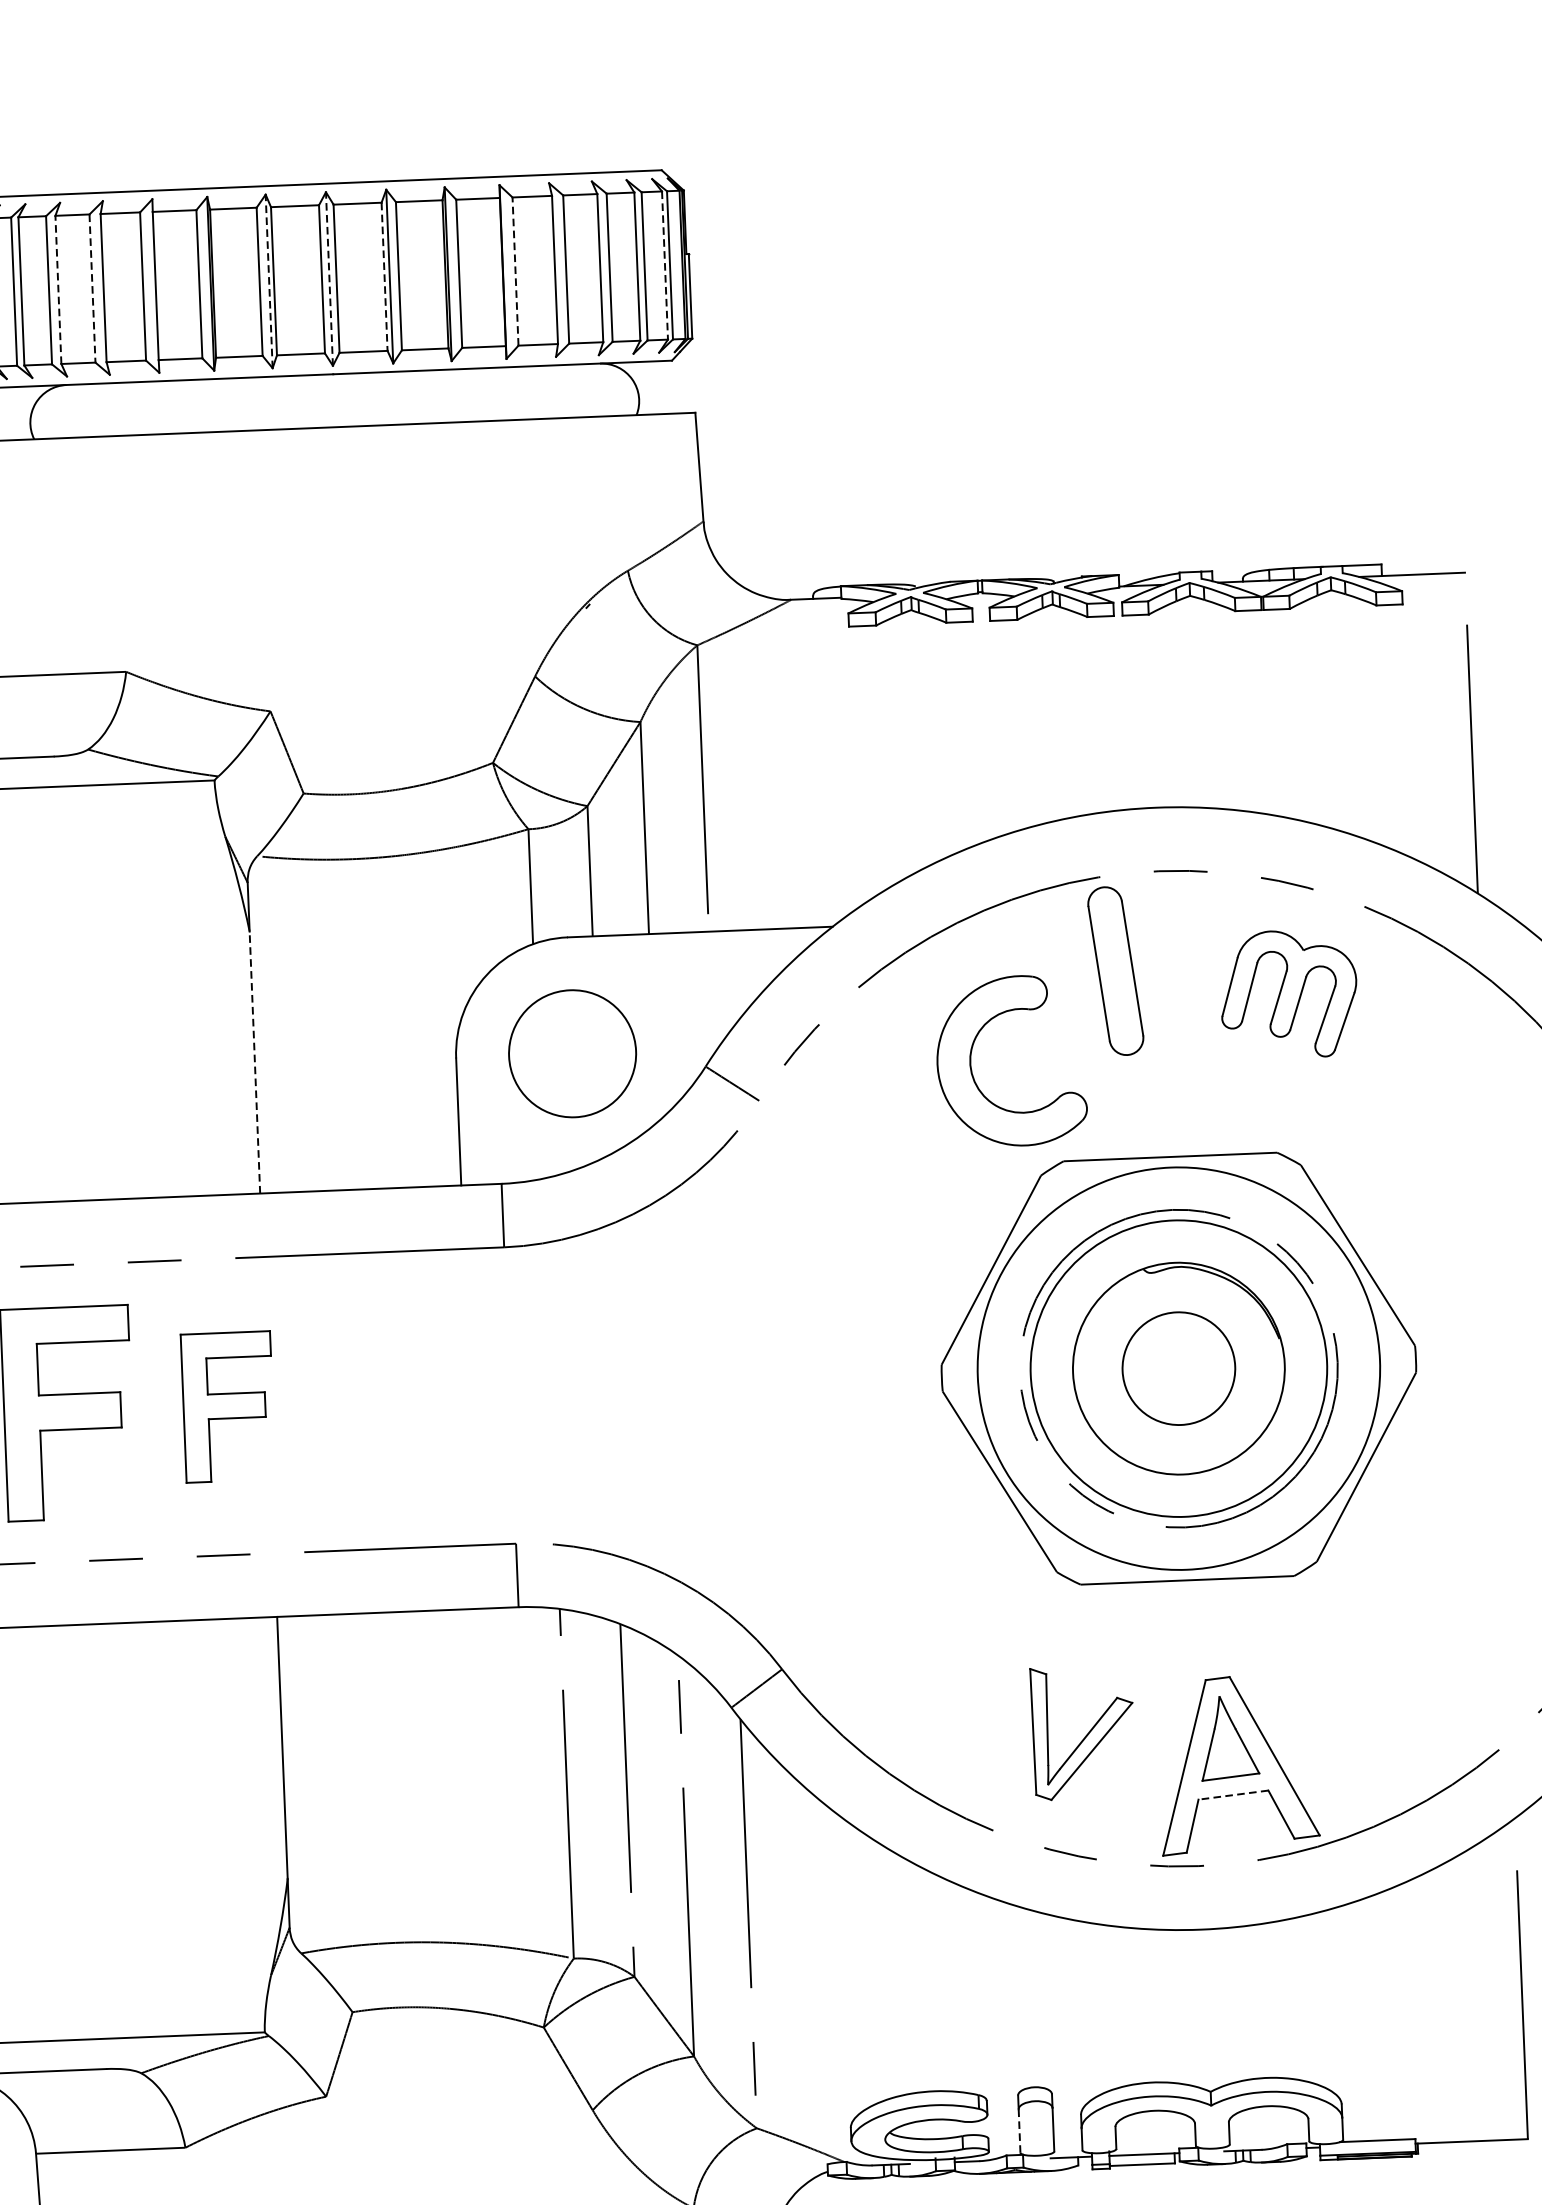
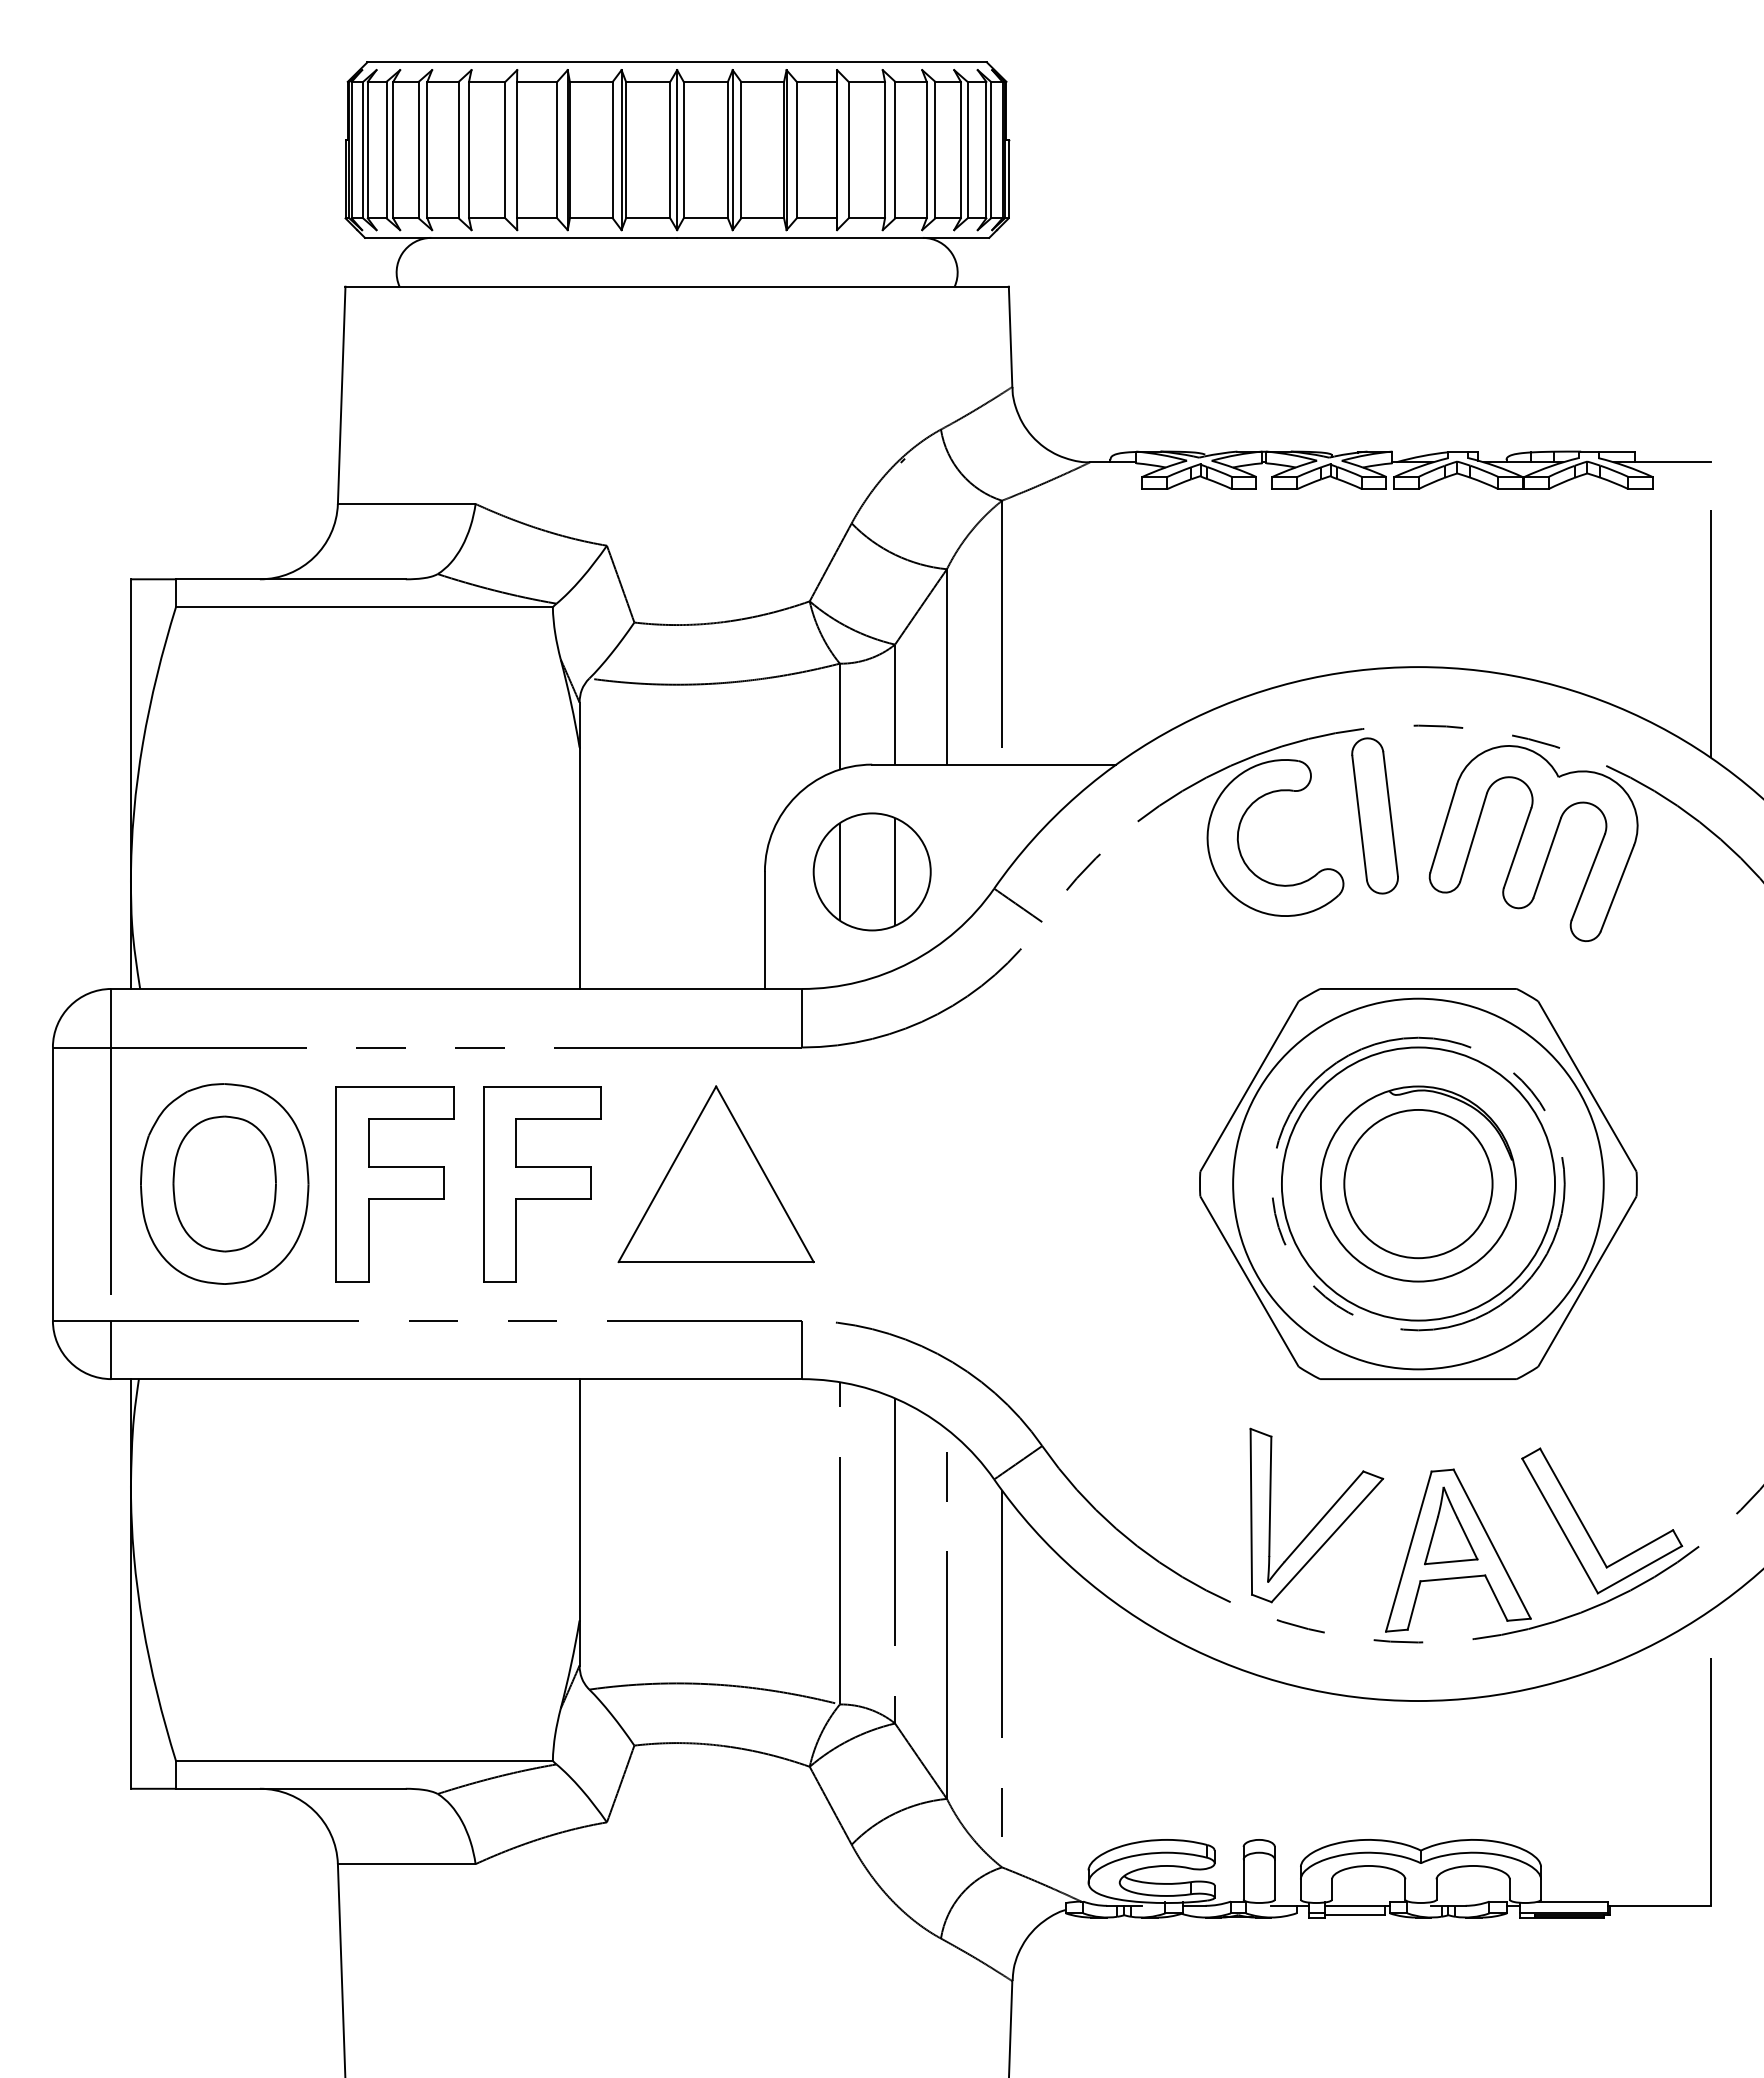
line: (665, 265) -> (986, 150), dashed -> solid
line: (515, 270) -> (848, 149), dashed -> solid
line: (384, 277) -> (727, 150), dashed -> solid
line: (329, 279) -> (677, 150), dashed -> solid
line: (269, 281) -> (621, 150), dashed -> solid
line: (92, 288) -> (458, 150), dashed -> solid
line: (58, 289) -> (427, 149), dashed -> solid
part: (1288, 994) -> (1533, 843), size x1.67
line: (597, 1052) -> (895, 871), added
line: (537, 1054) -> (839, 871), added
part: (971, 1055) -> (1239, 831), moved
line: (254, 1062) -> (579, 868), dashed -> solid
circle: (1178, 1368) -> (1418, 1183), size x1.43
part: (415, 1388) -> (715, 1174), added
part: (228, 1407) -> (542, 1184), size x1.43
part: (1082, 1732) -> (1316, 1515), size x1.43
part: (1377, 1737) -> (1587, 1530), added
line: (1233, 1795) -> (1452, 1578), dashed -> solid
line: (1019, 2130) -> (1243, 1879), dashed -> solid

